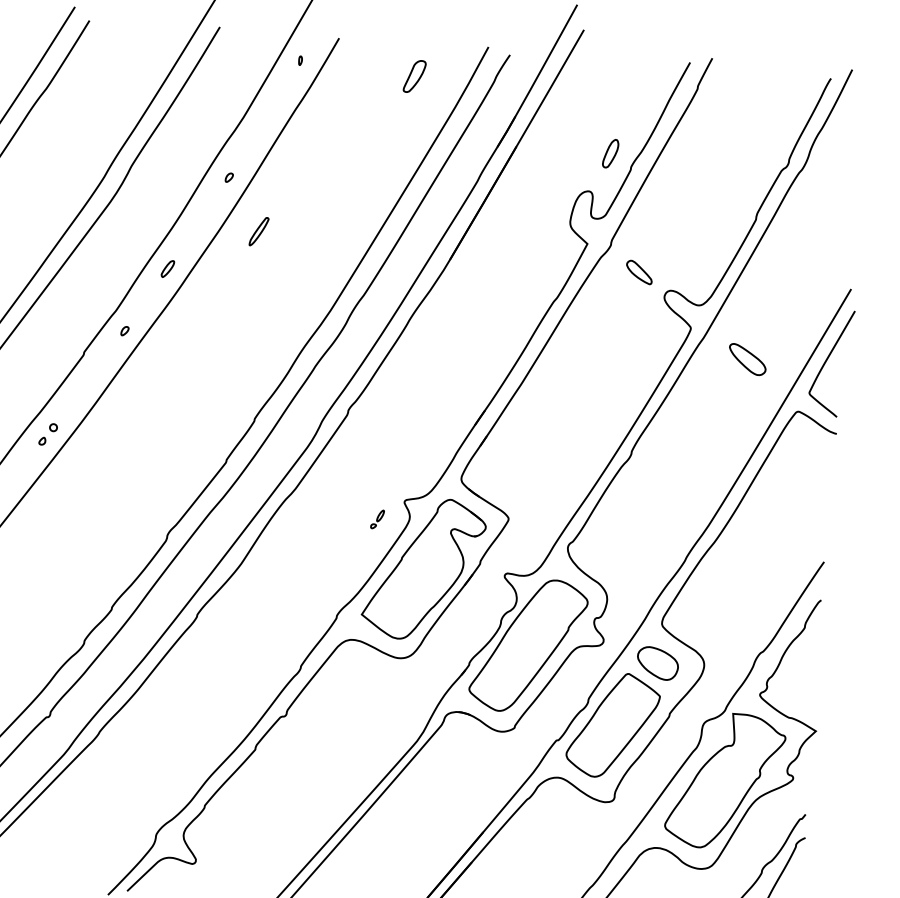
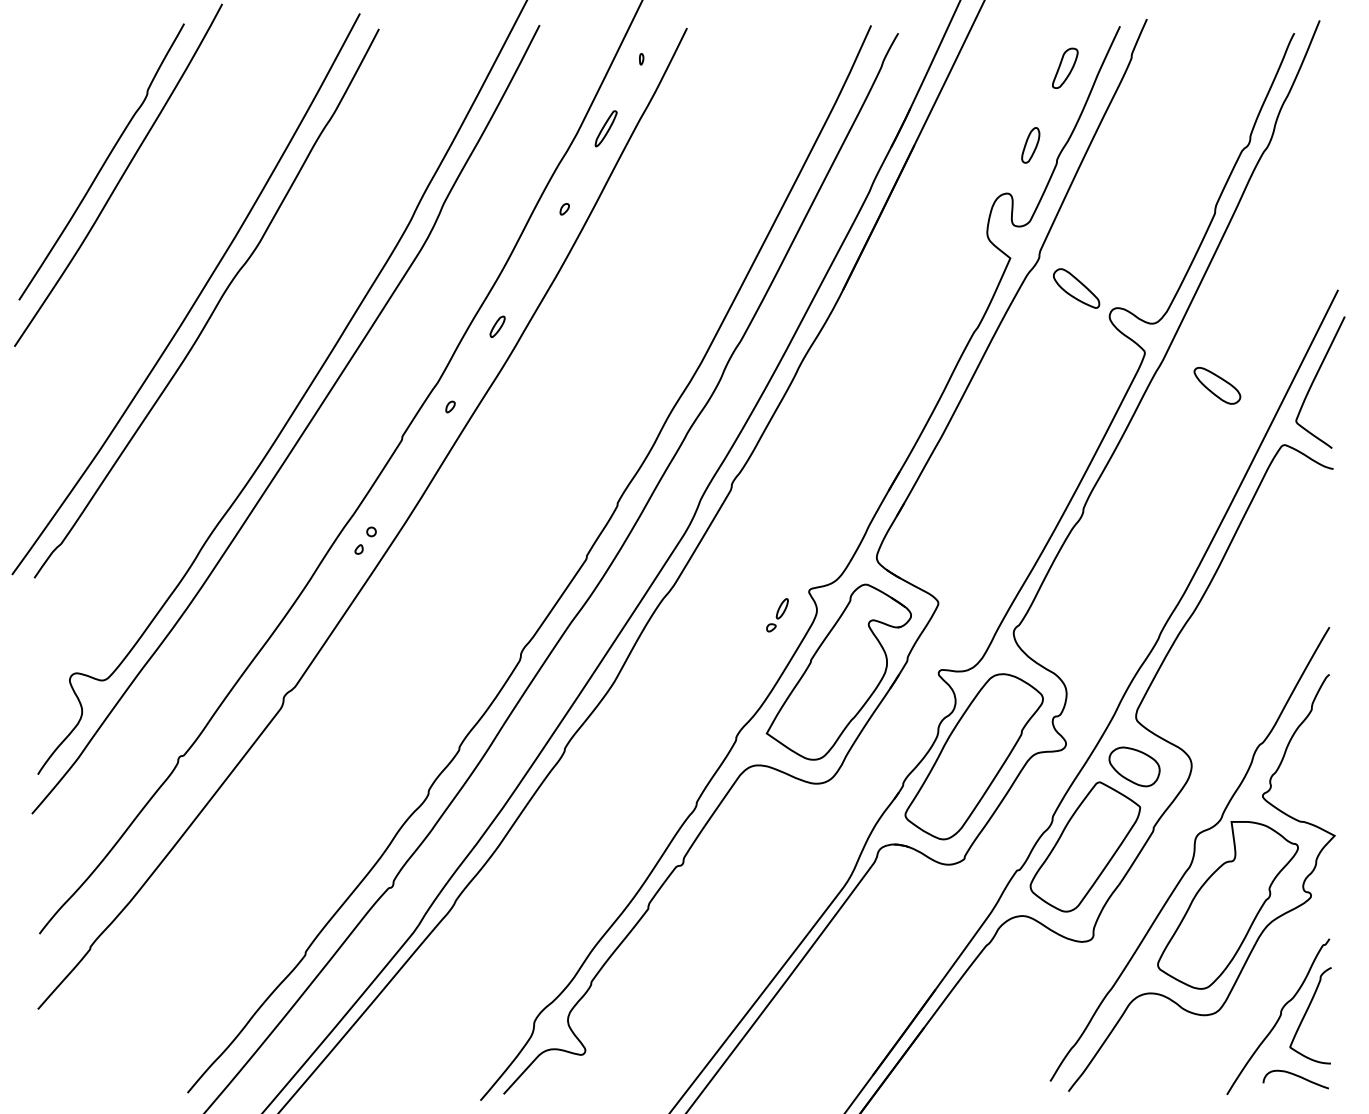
part: (414, 75) -> (1065, 67), moved
part: (258, 231) -> (605, 128), moved
part: (639, 272) -> (1076, 288), size x1.43
part: (377, 519) -> (777, 615), size x1.43

